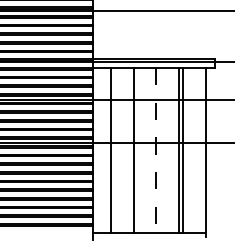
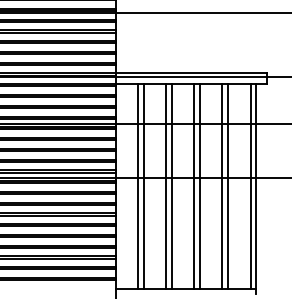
line: (115, 150) -> (143, 186), added
line: (138, 150) -> (171, 186), added
line: (156, 150) -> (194, 186), dashed -> solid
line: (160, 150) -> (199, 186), added
line: (201, 150) -> (250, 186), added

